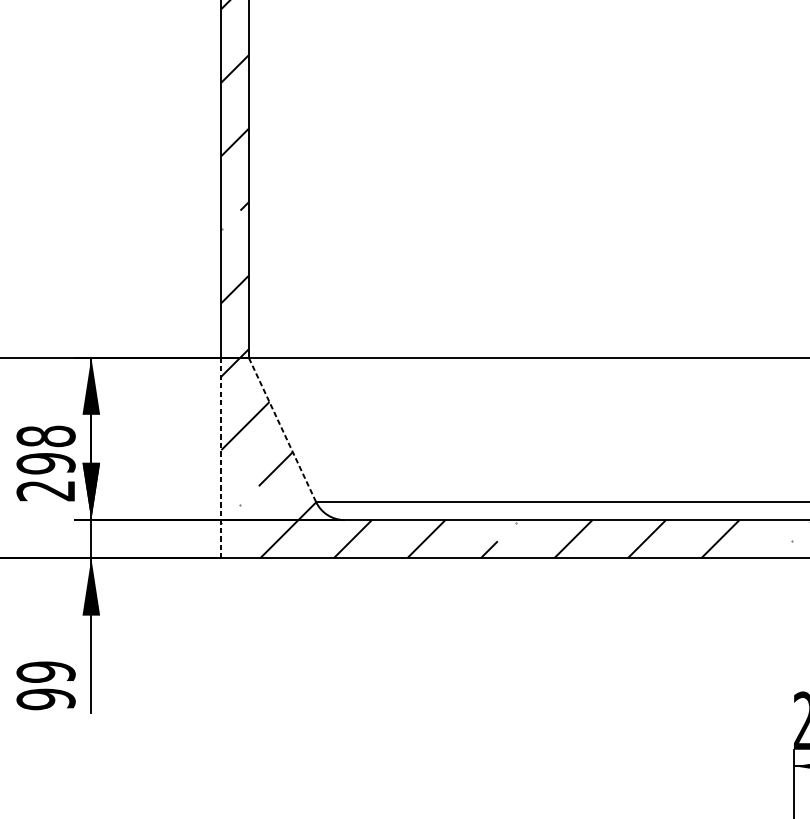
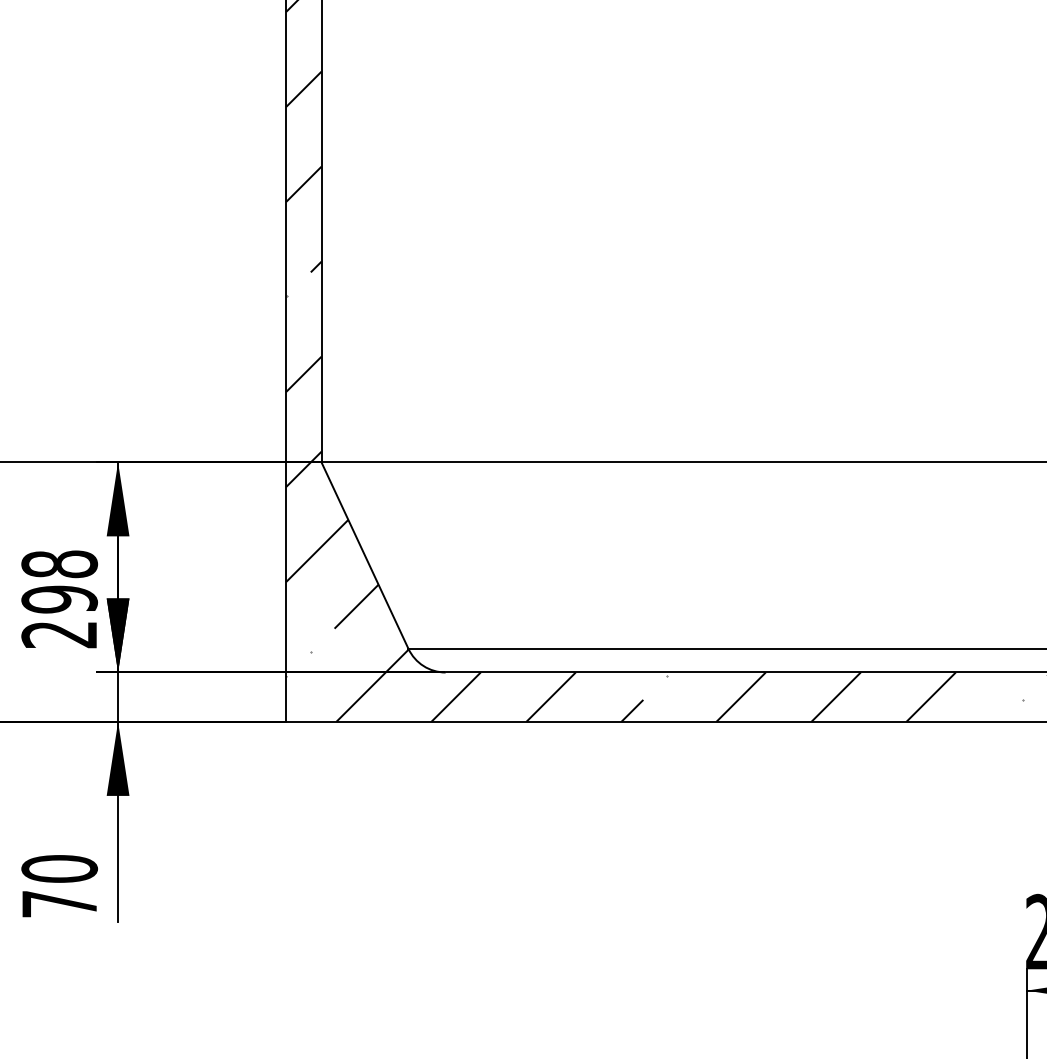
line: (281, 429) -> (364, 555), dashed -> solid
line: (221, 458) -> (286, 592), dashed -> solid
text: (46, 685) -> (59, 886), 99 -> 70

